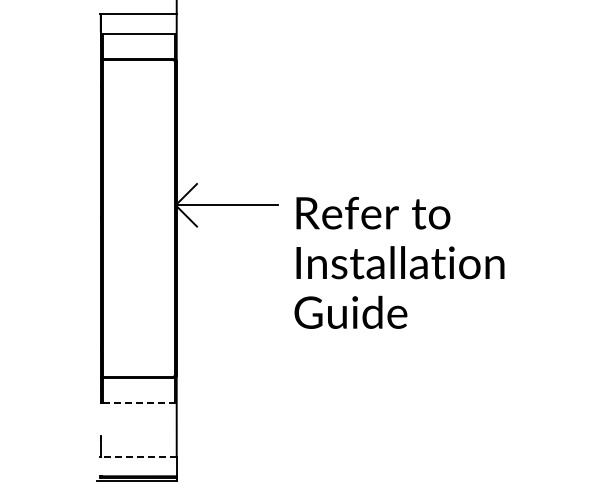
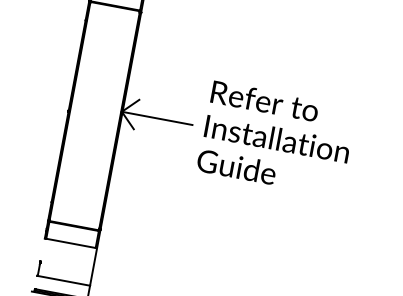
text: (399, 262) -> (276, 138), moved
line: (138, 402) -> (70, 243), dashed -> solid
line: (138, 457) -> (63, 281), dashed -> solid

